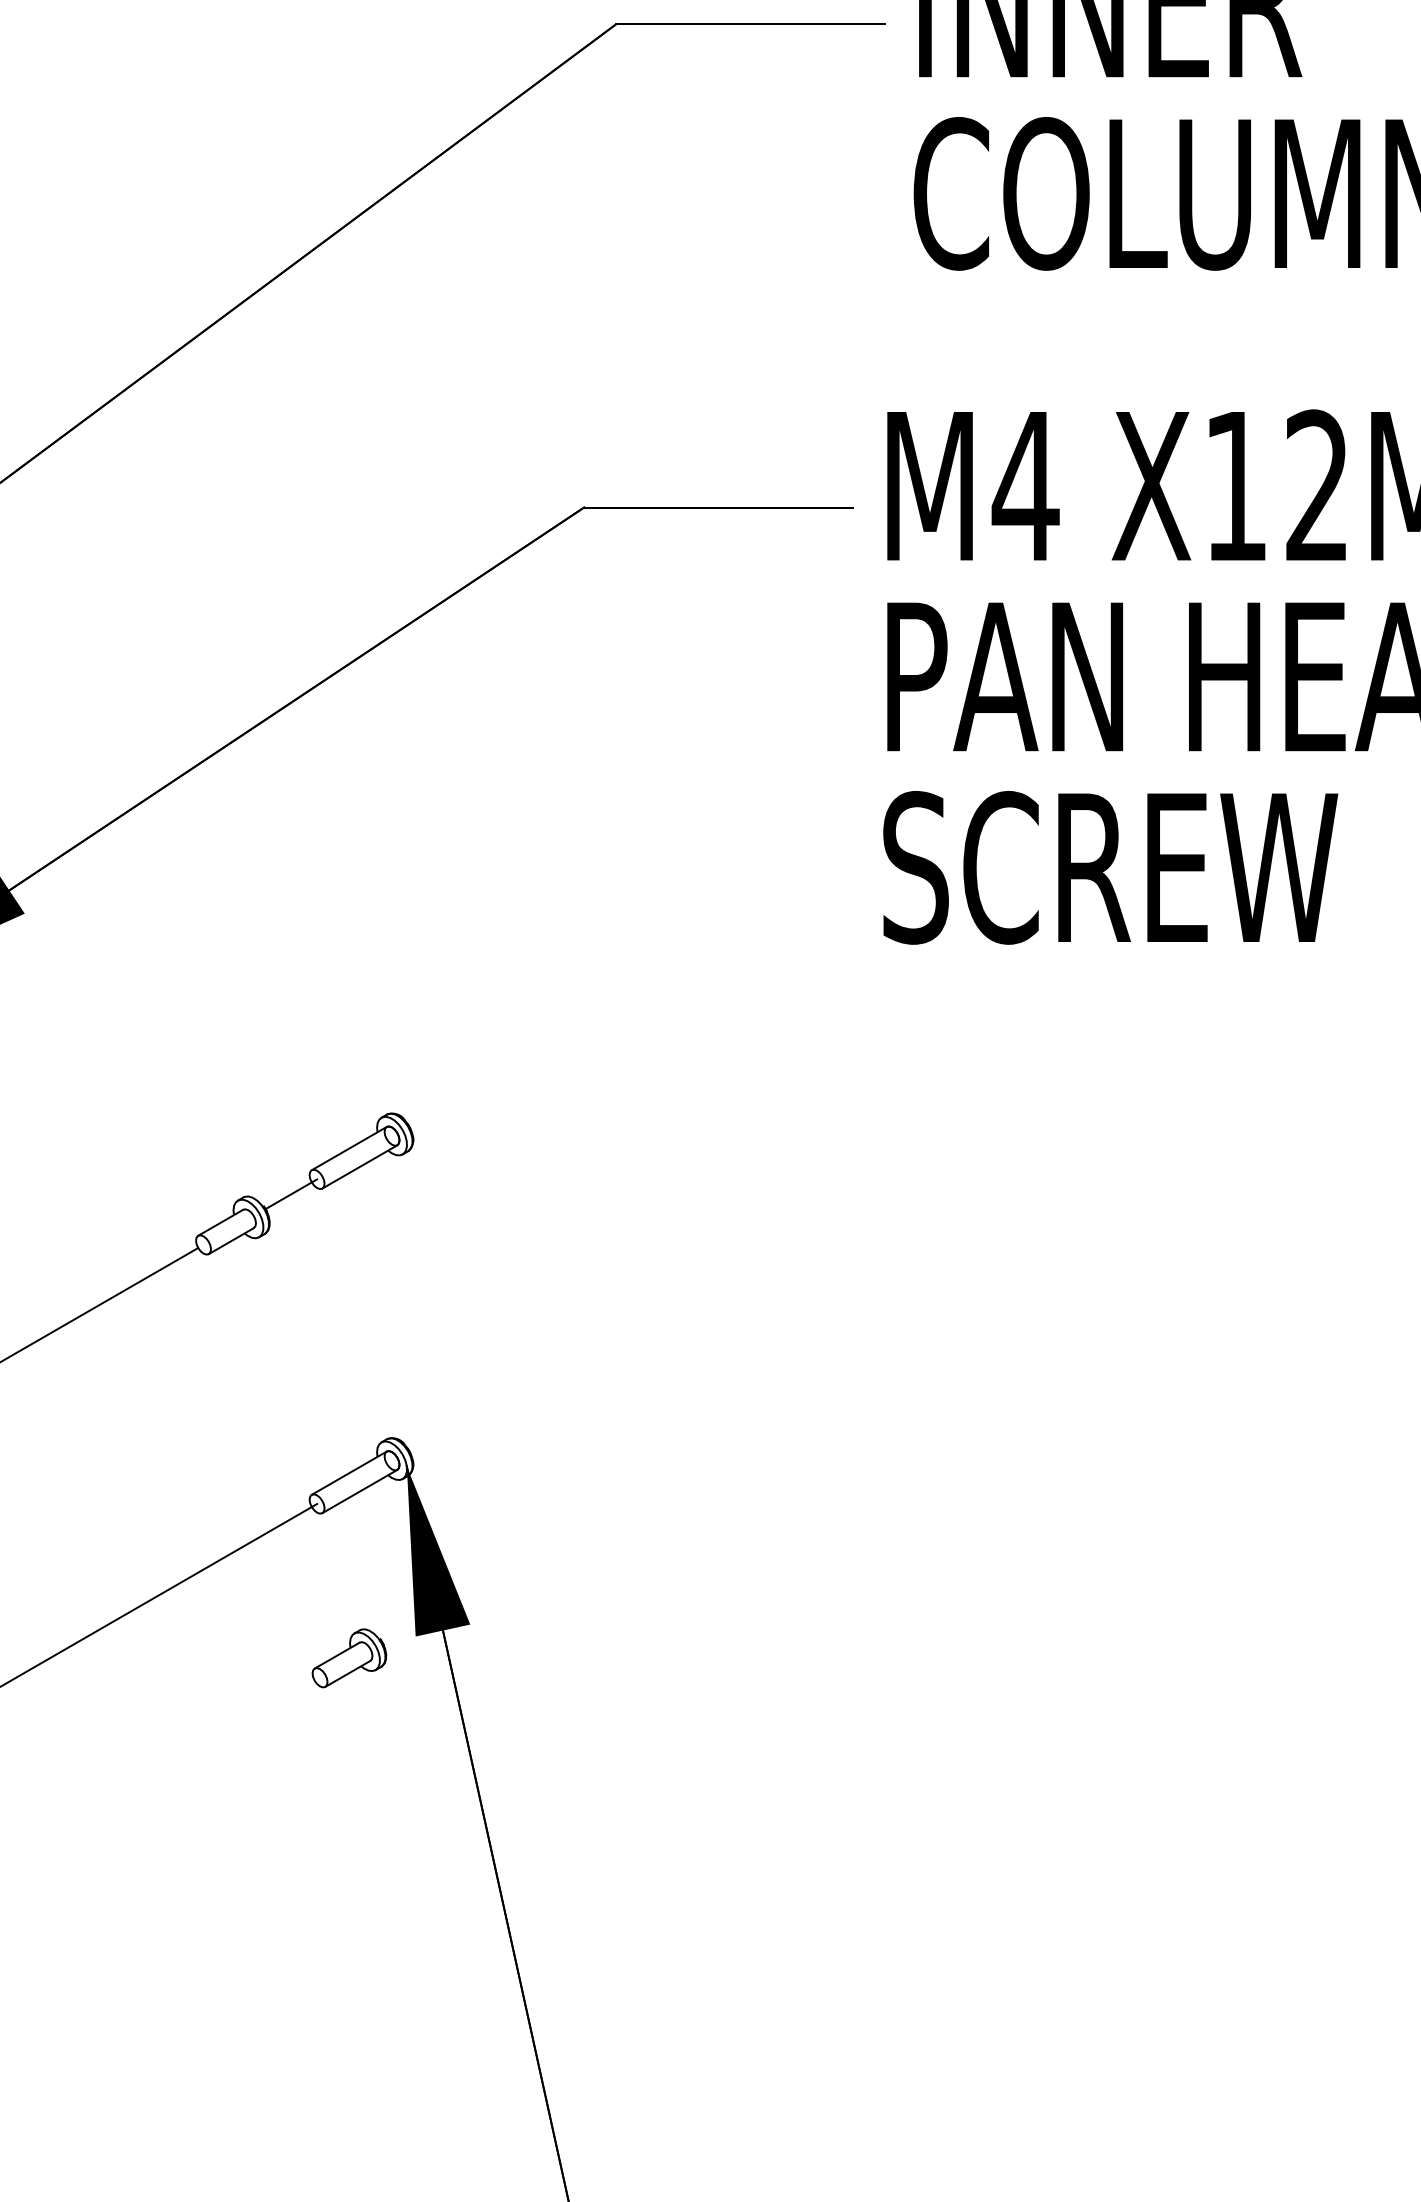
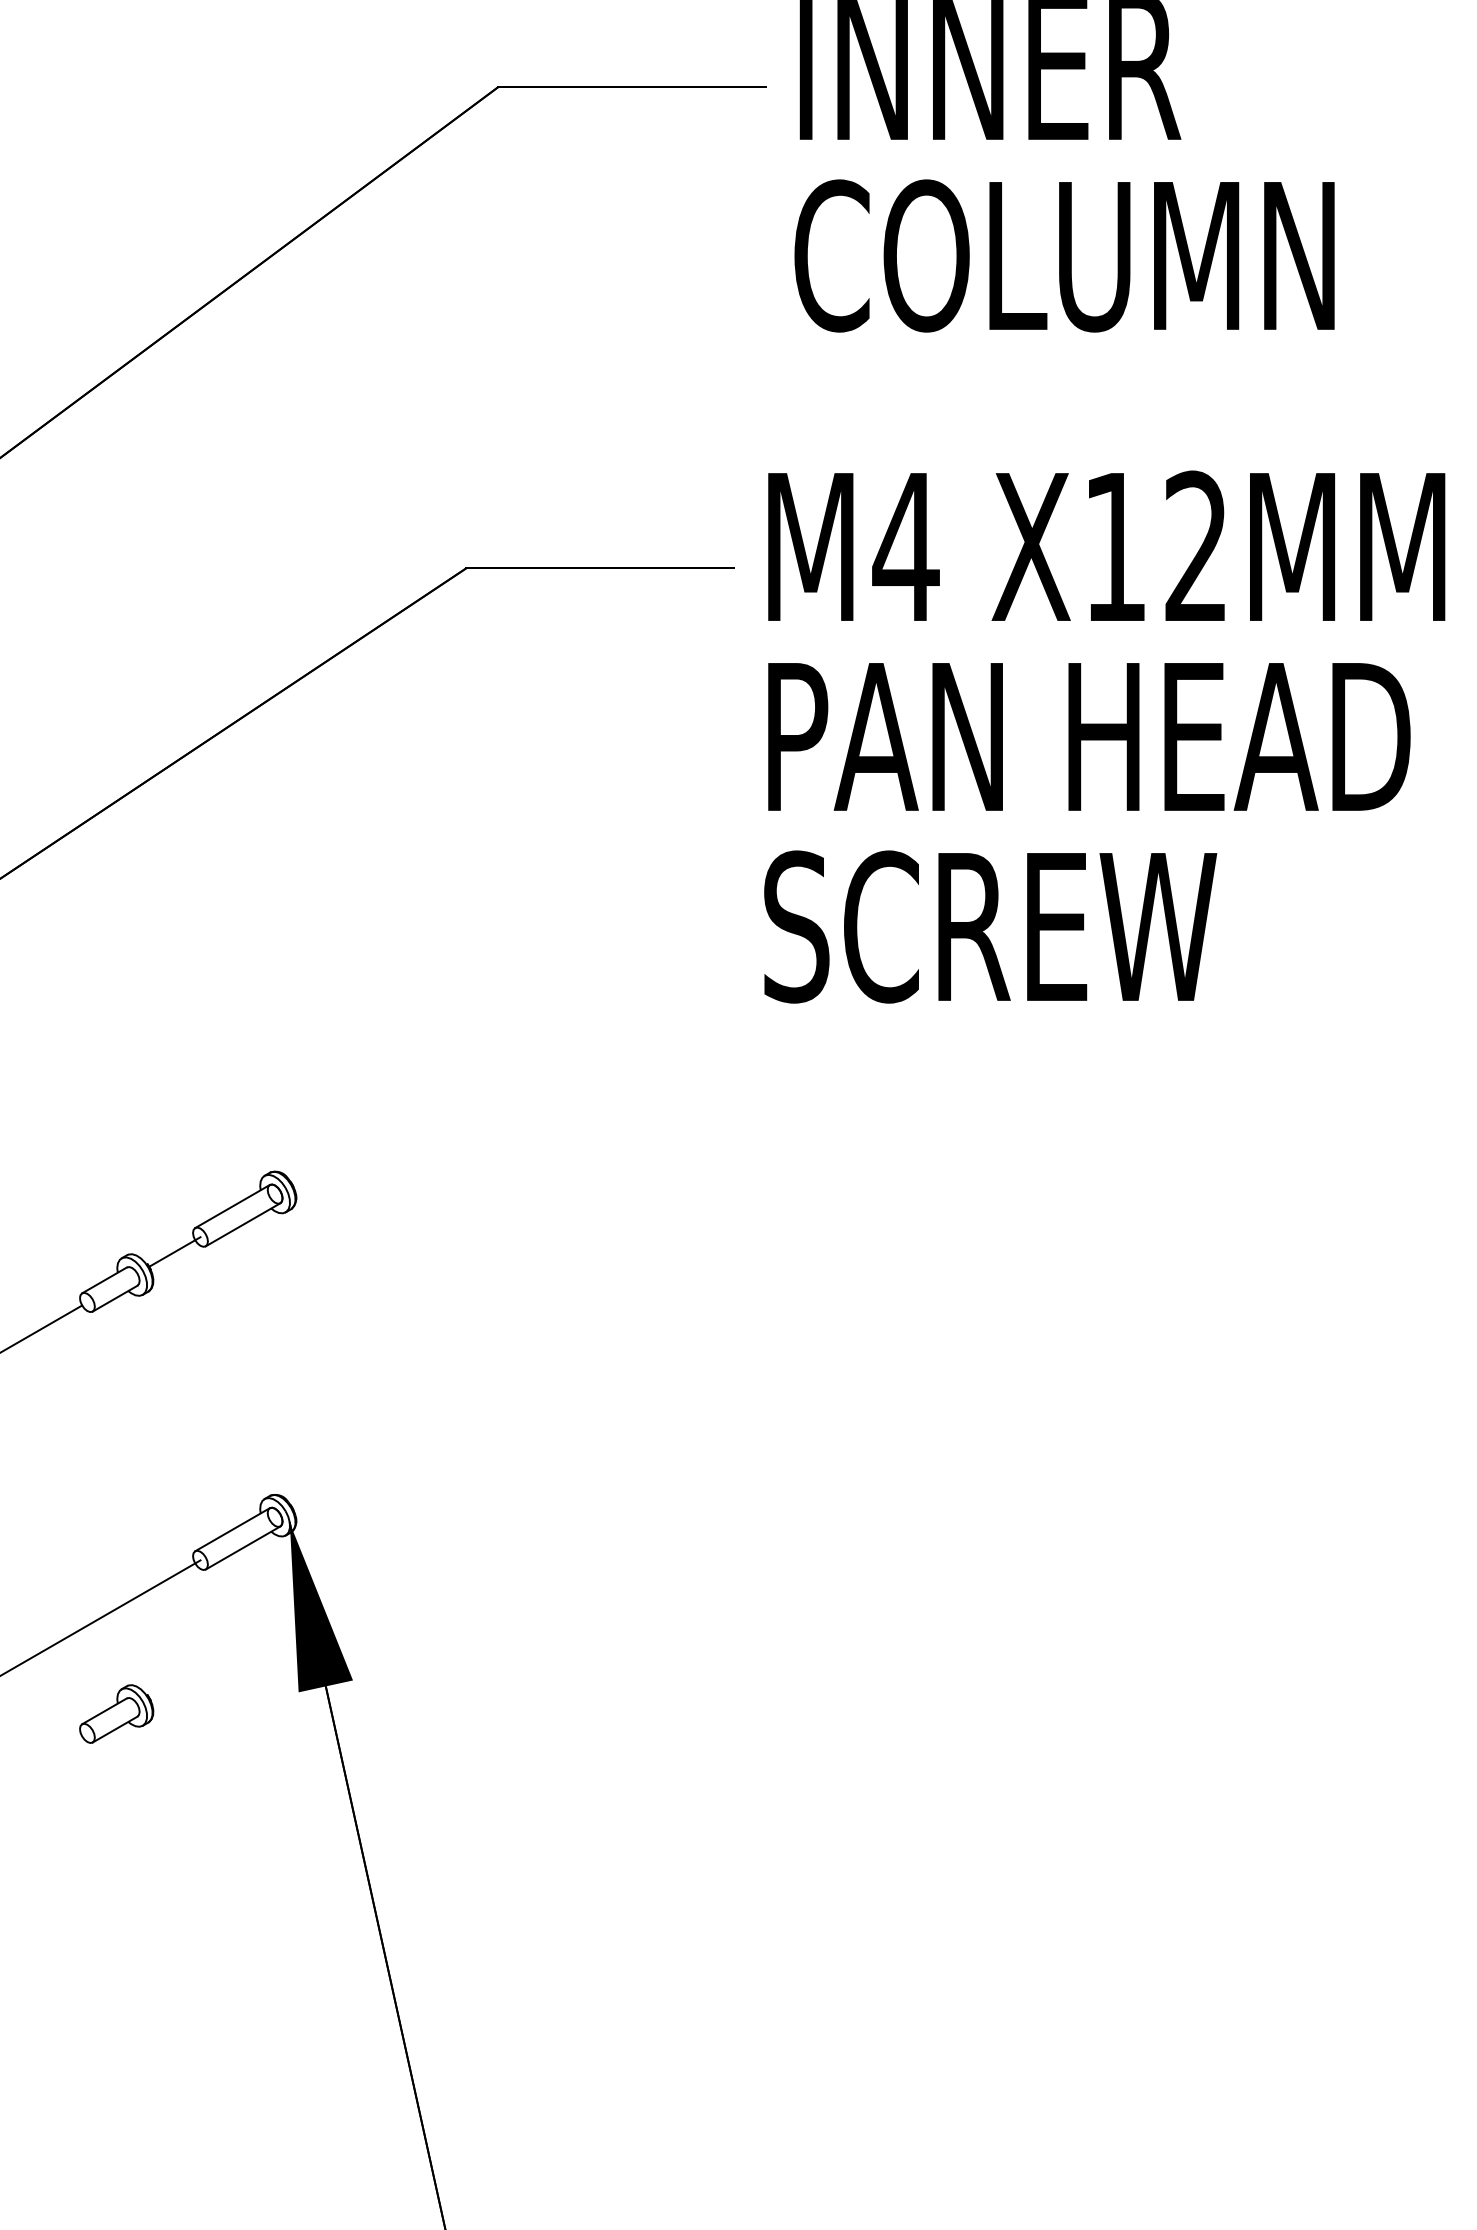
part: (349, 1657) -> (116, 1713), moved

